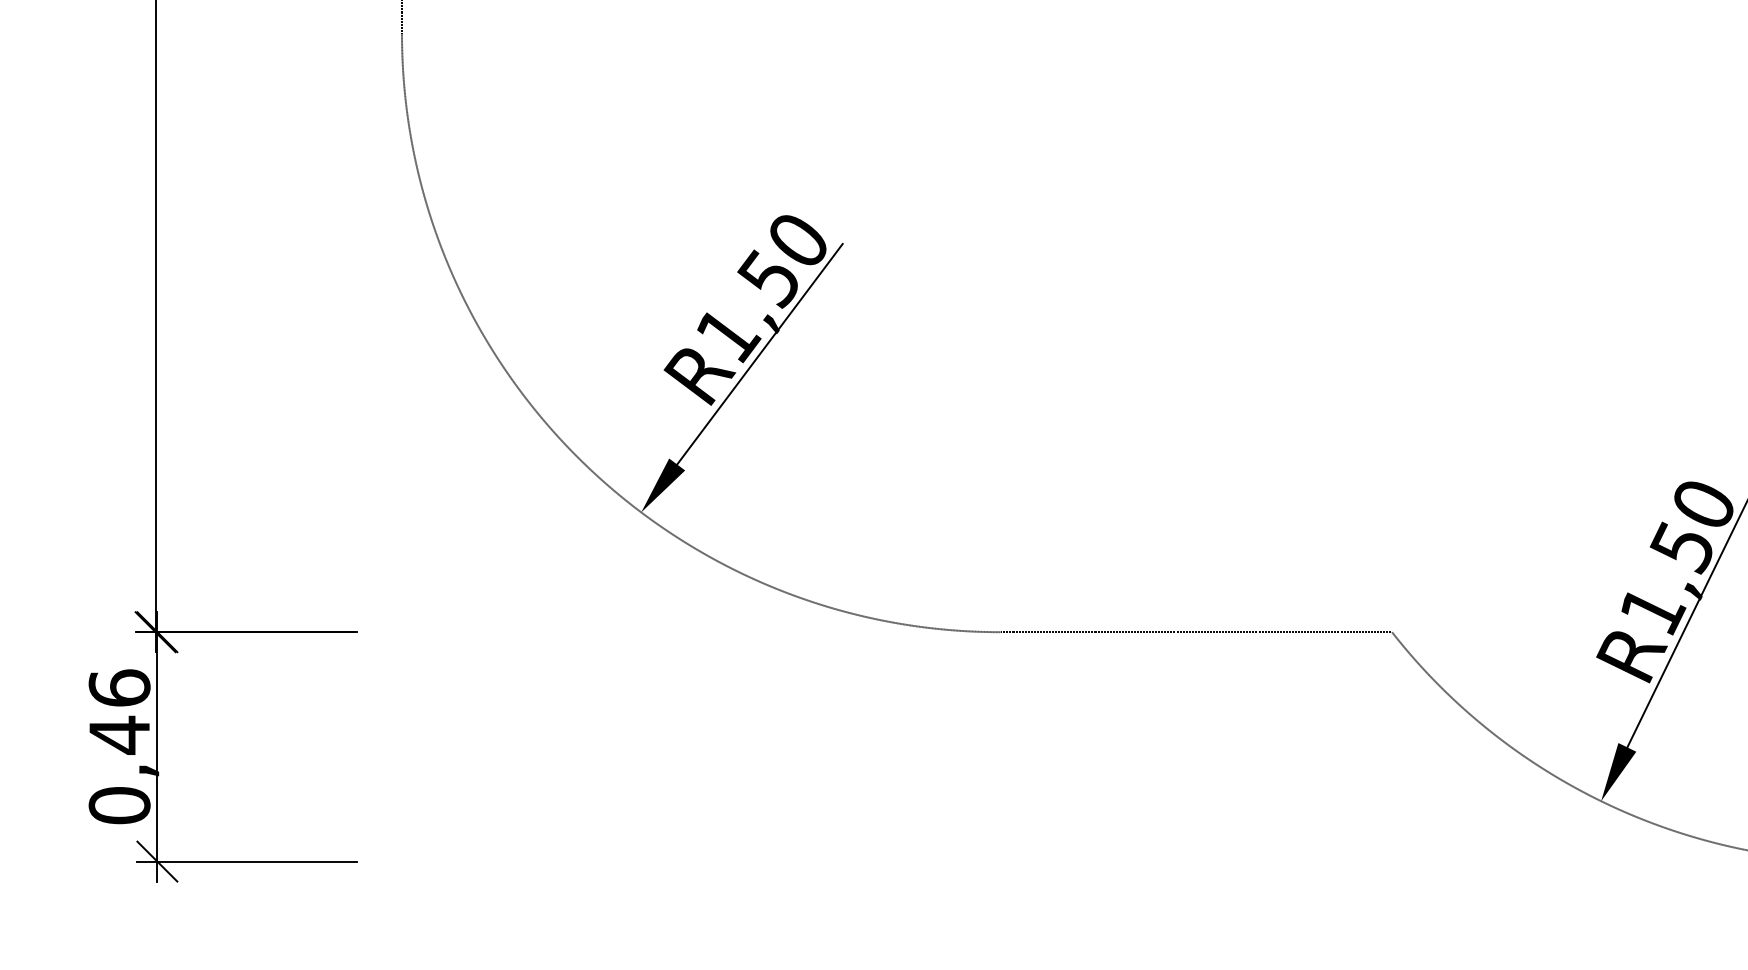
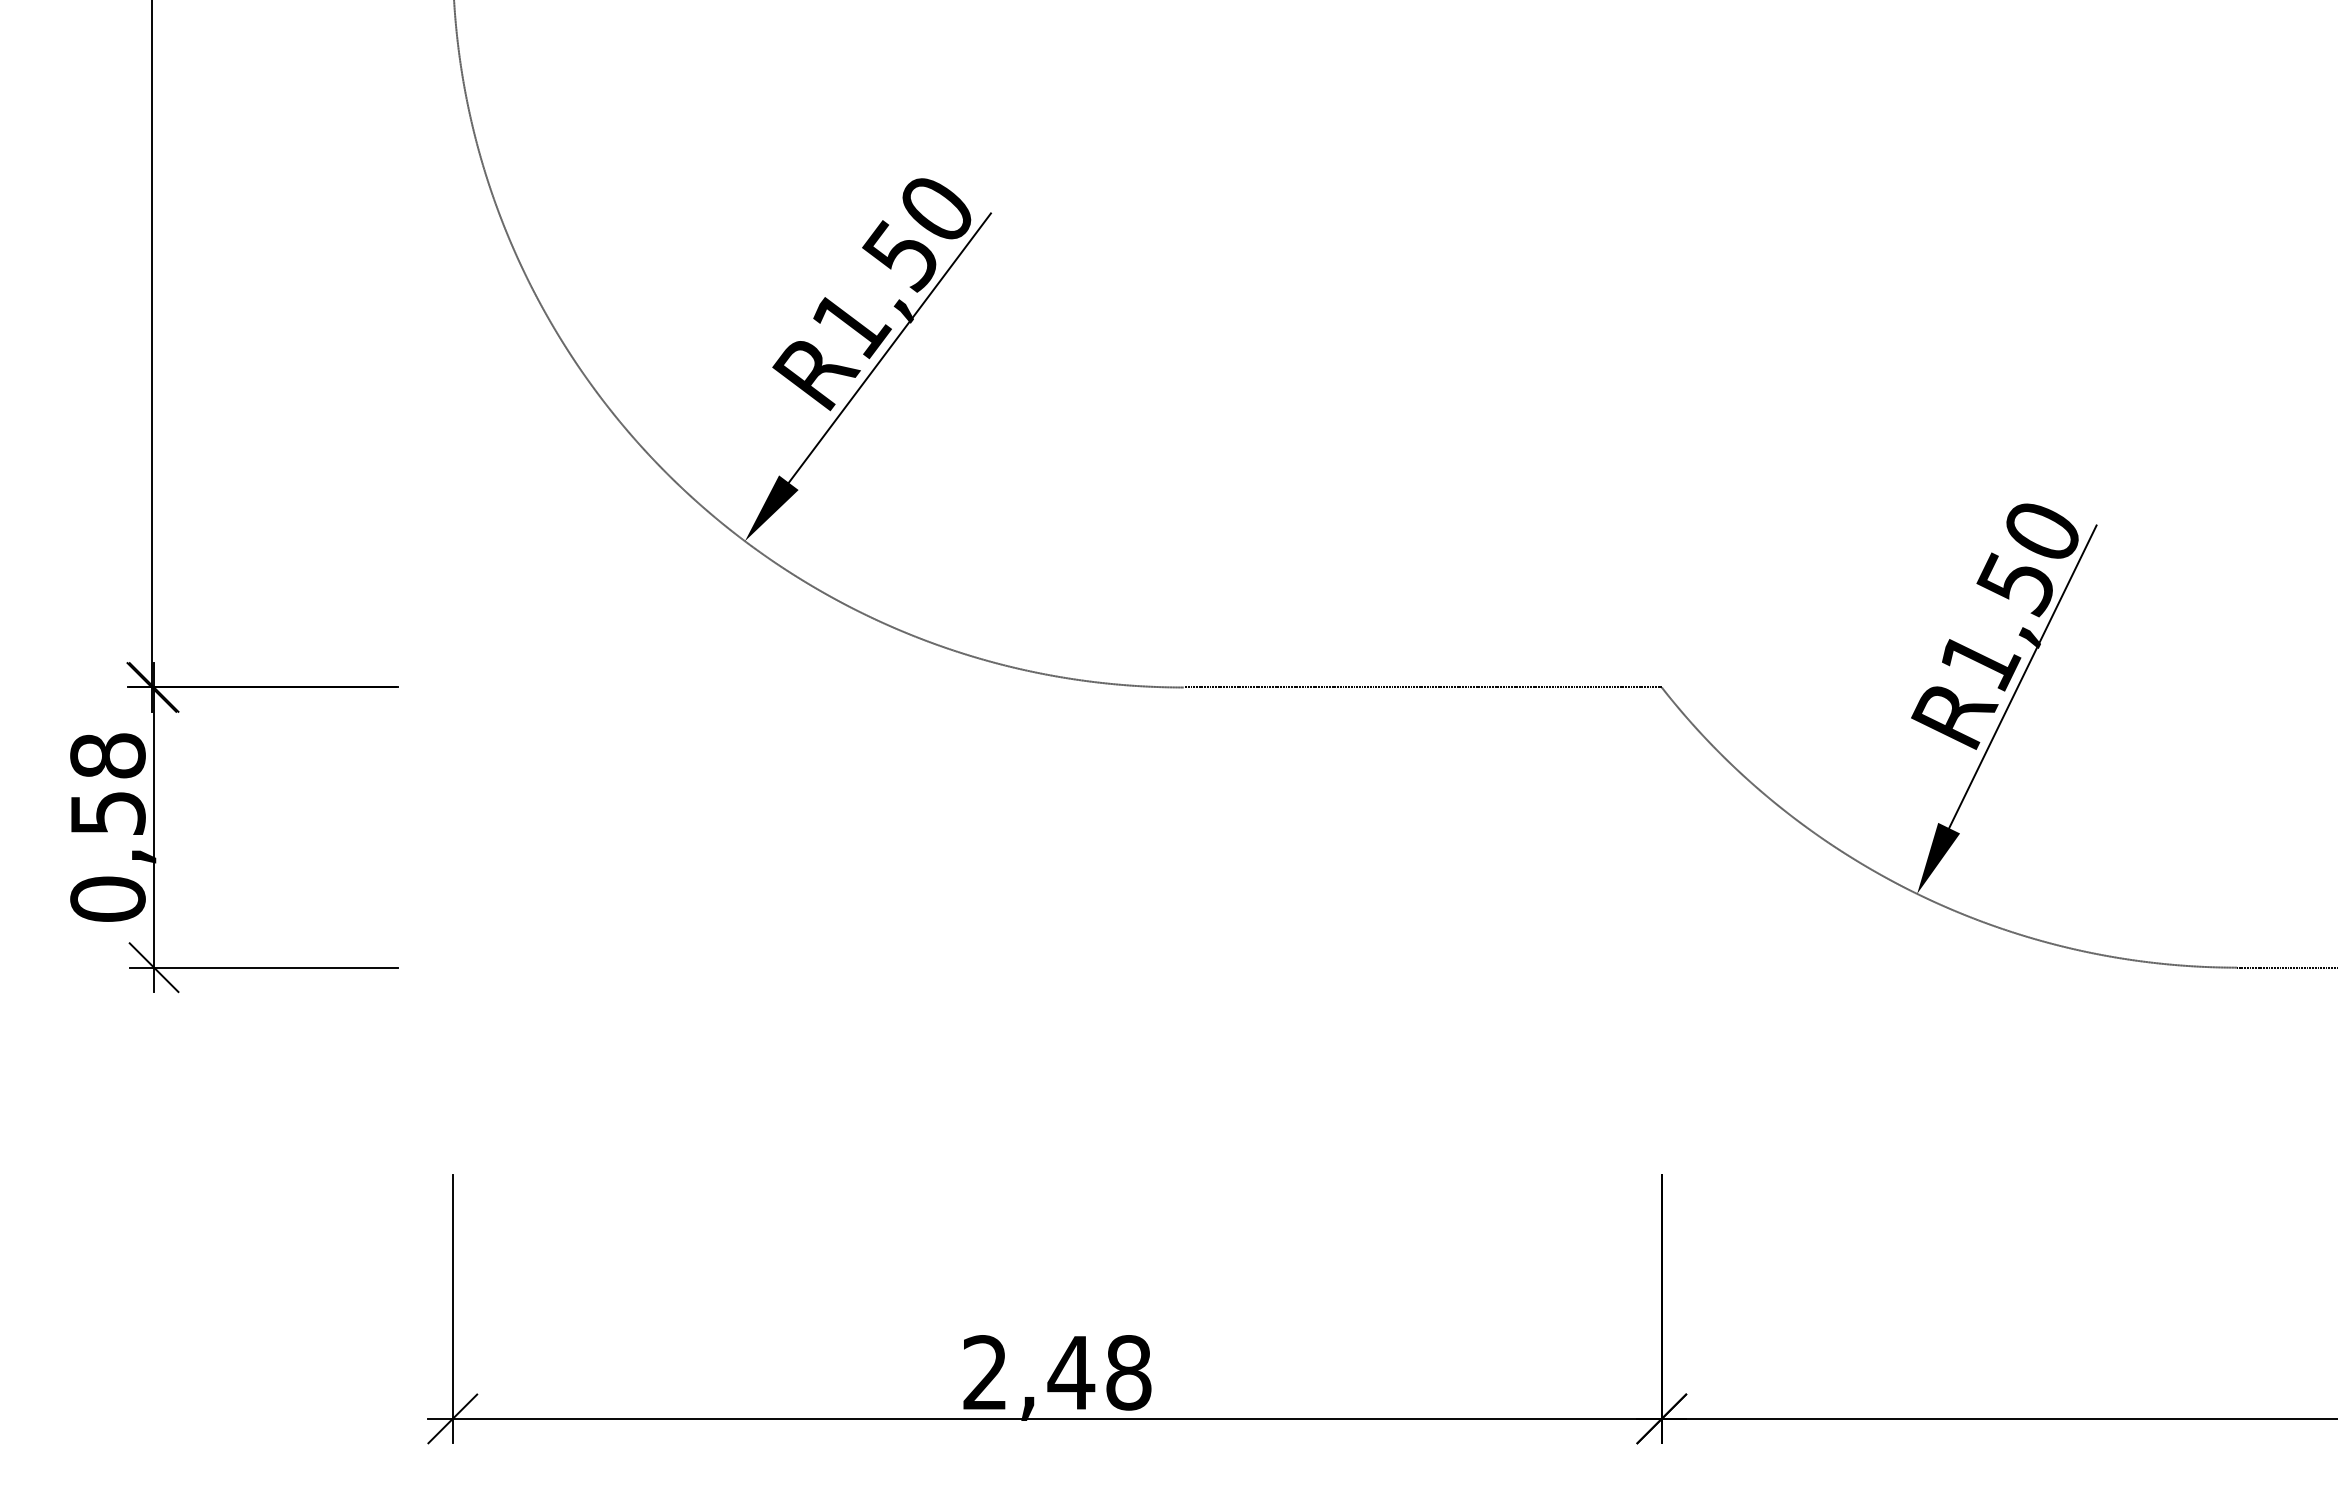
text: (119, 711) -> (107, 784), 0,46 -> 0,58

